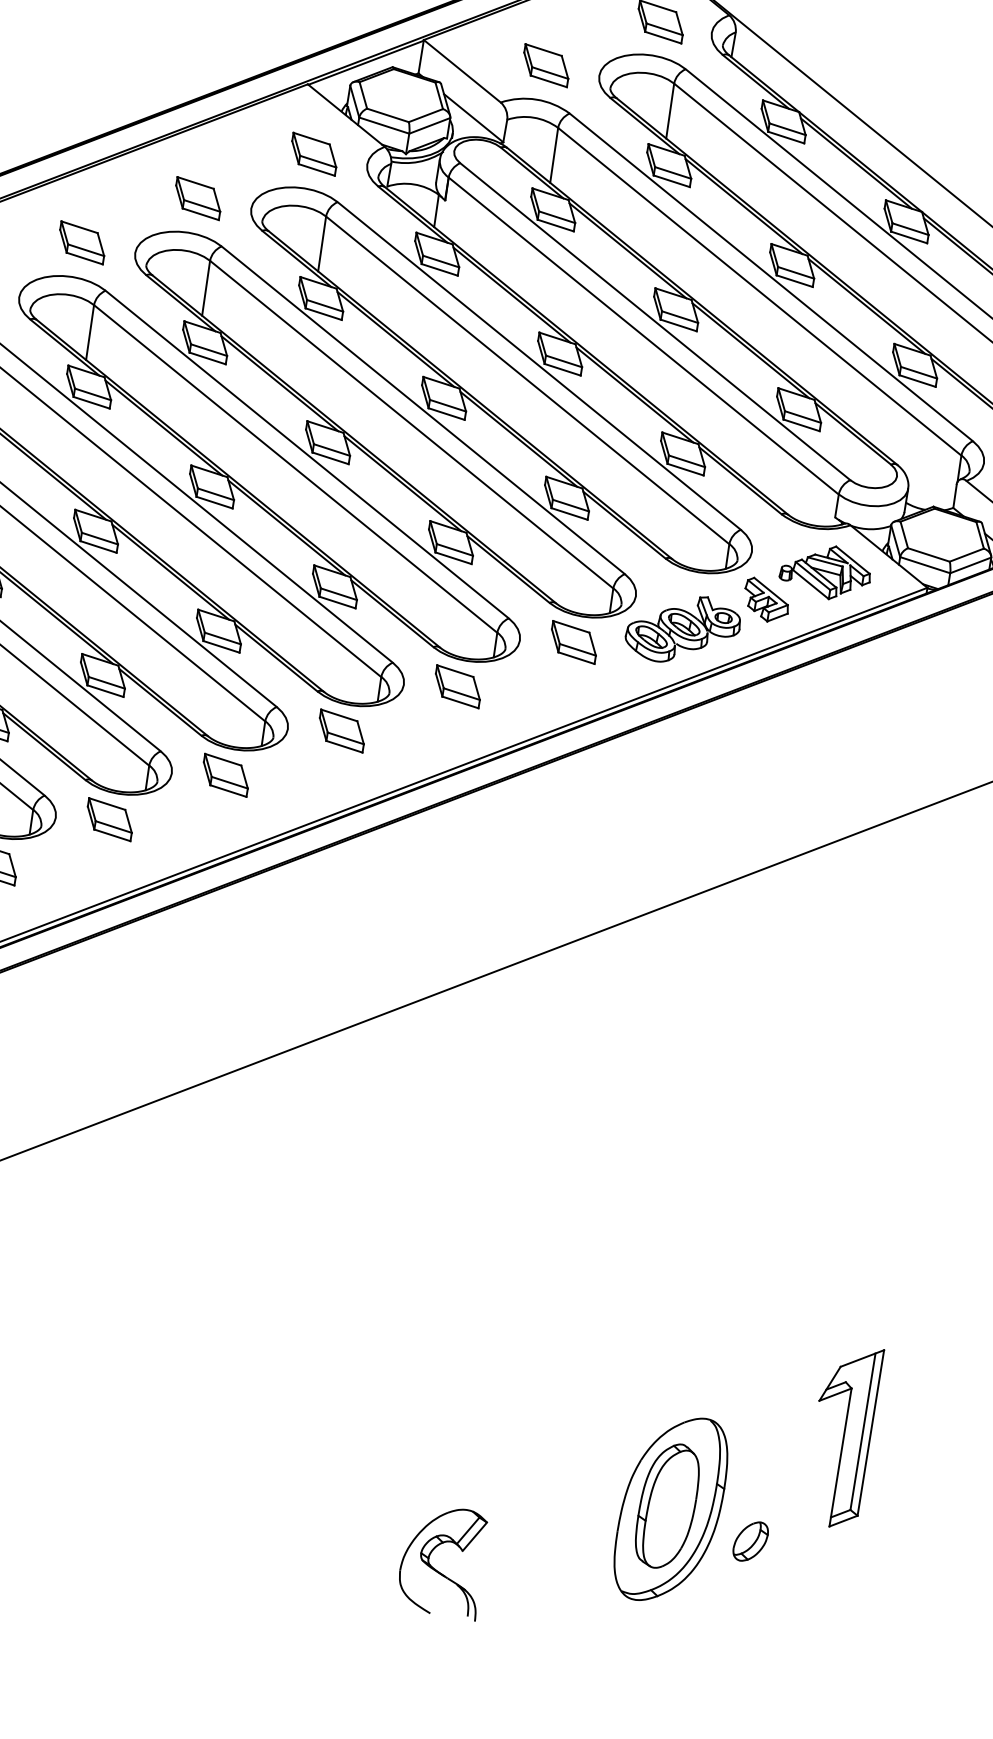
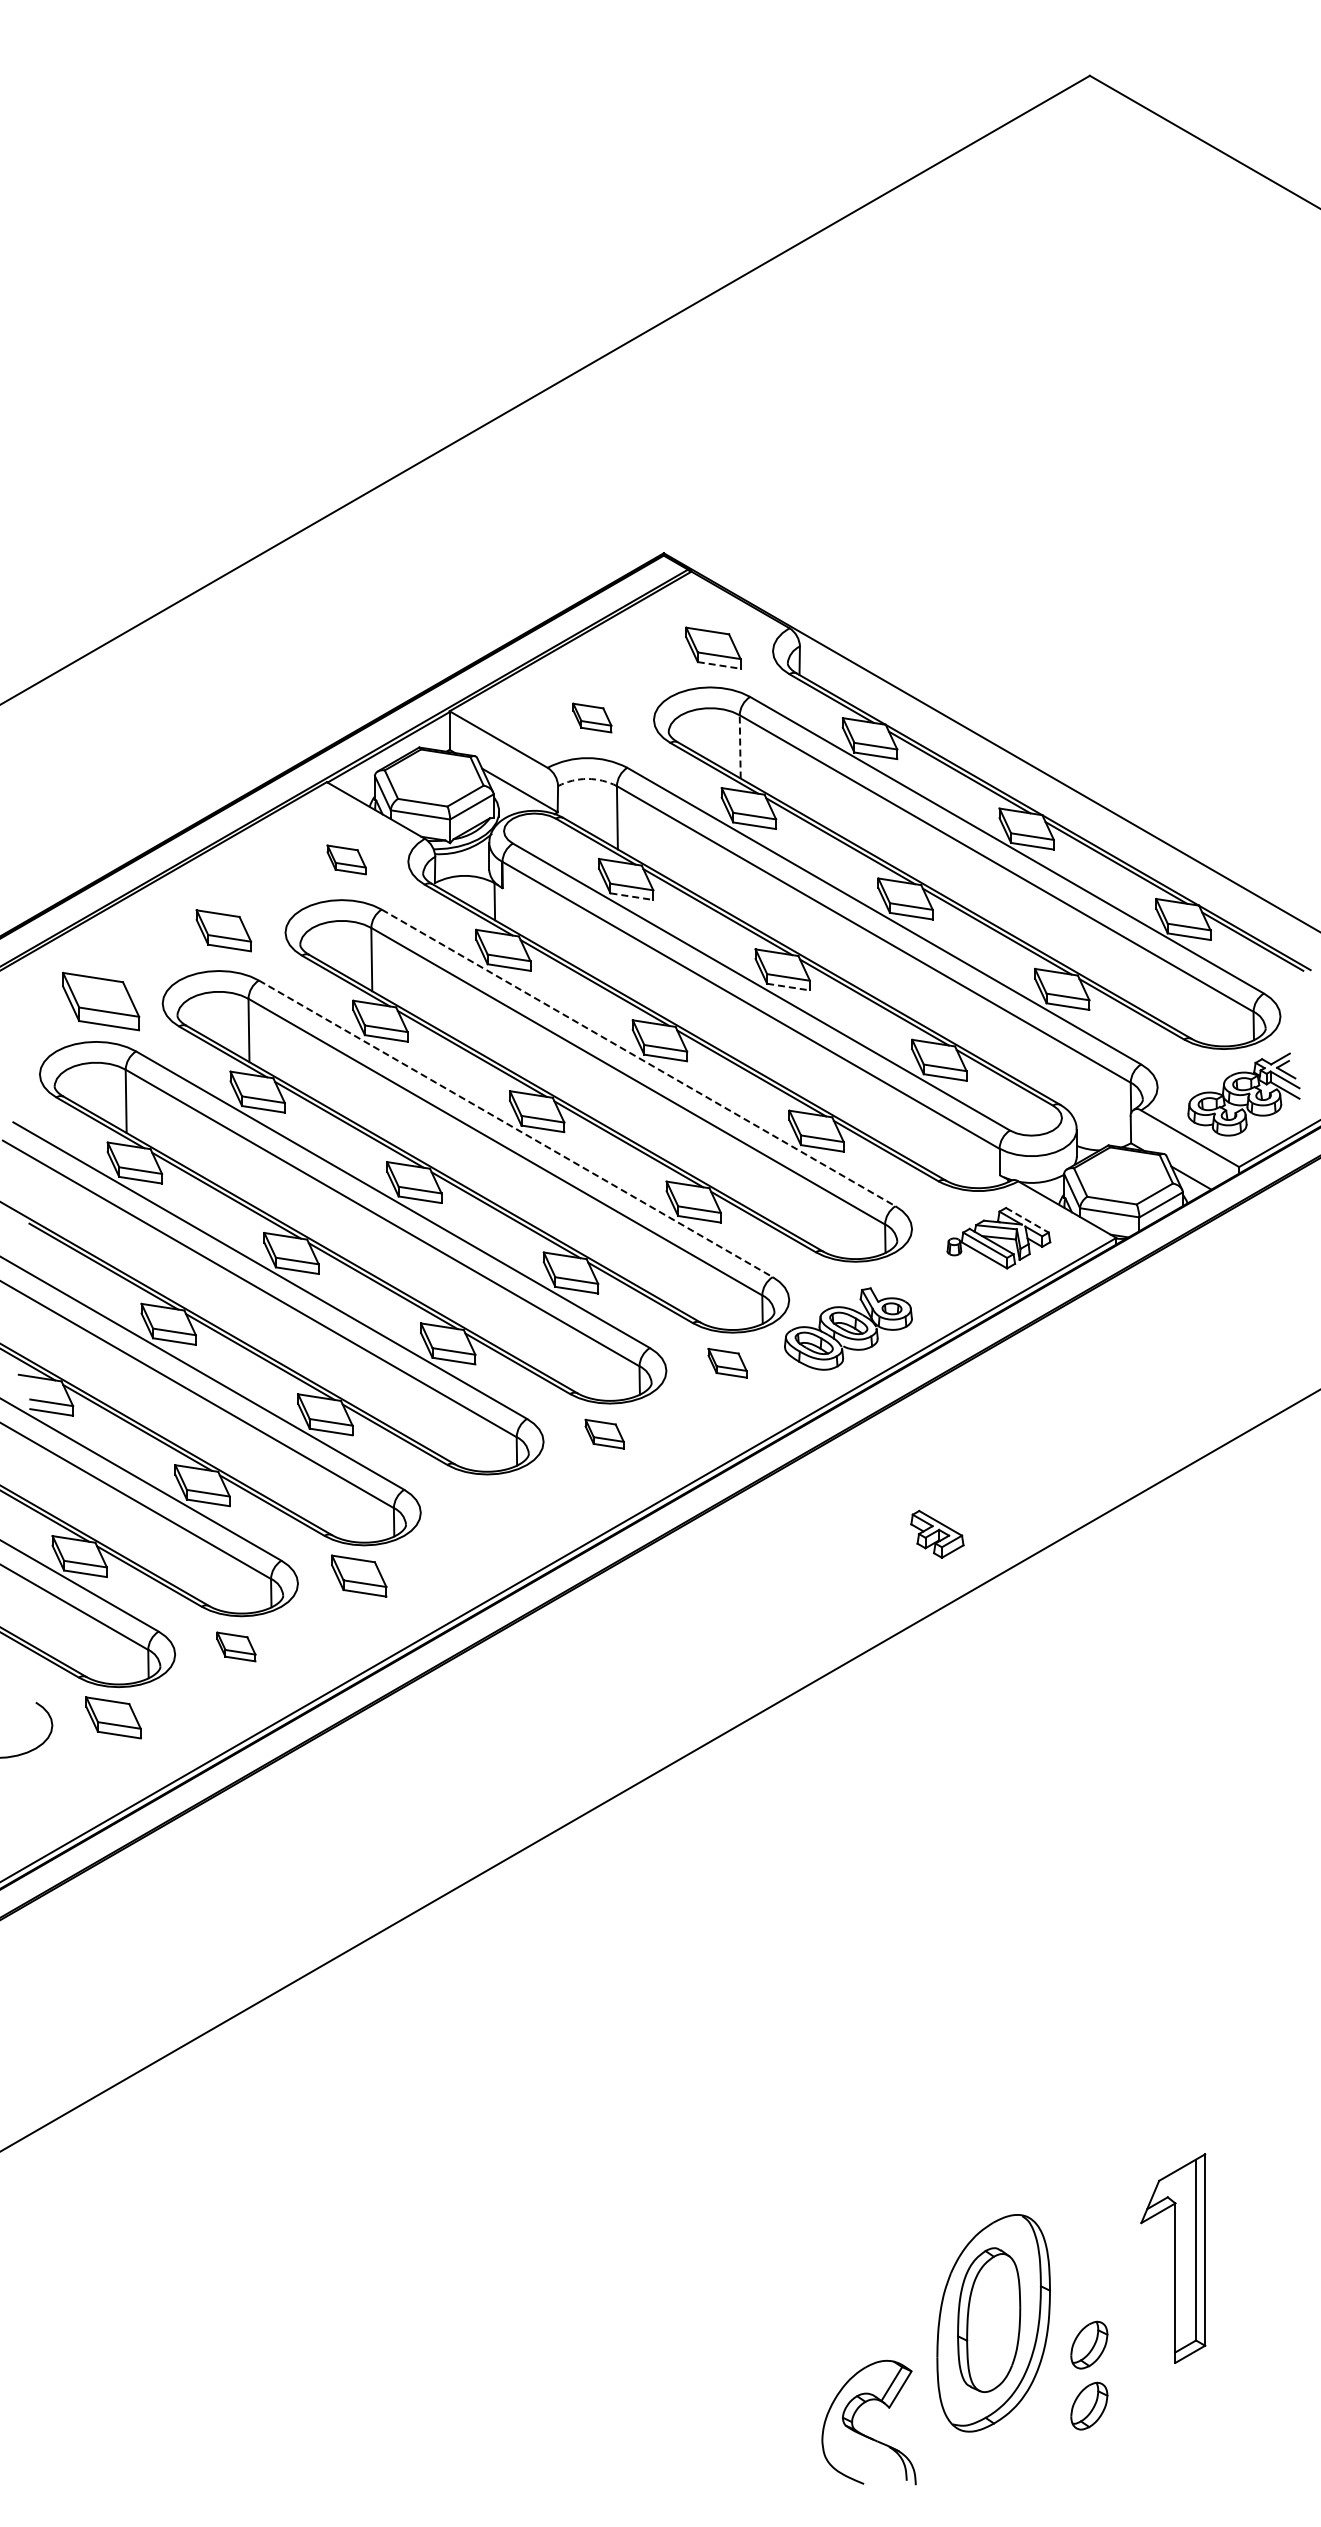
line: (663, 37) -> (719, 665), solid -> dashed
part: (546, 65) -> (592, 717), size x0.7
line: (670, 110) -> (740, 746), solid -> dashed
arc: (533, 117) -> (587, 778), solid -> dashed
part: (314, 153) -> (346, 859), size x0.7
line: (555, 225) -> (631, 896), solid -> dashed
part: (81, 242) -> (100, 1001), size x1.4
line: (678, 325) -> (788, 987), solid -> dashed
line: (539, 365) -> (638, 1057), solid -> dashed
line: (423, 409) -> (515, 1128), solid -> dashed
line: (853, 560) -> (1027, 1220), solid -> dashed
part: (766, 599) -> (937, 1533), moved
part: (573, 641) -> (727, 1362), size x0.7
part: (457, 686) -> (604, 1433), size x0.7
part: (341, 730) -> (481, 1504), removed
part: (109, 819) -> (236, 1646), size x0.7
part: (842, 1435) -> (1173, 2258), moved
part: (435, 1568) -> (861, 2432), moved
part: (742, 1593) -> (1089, 2405), added

